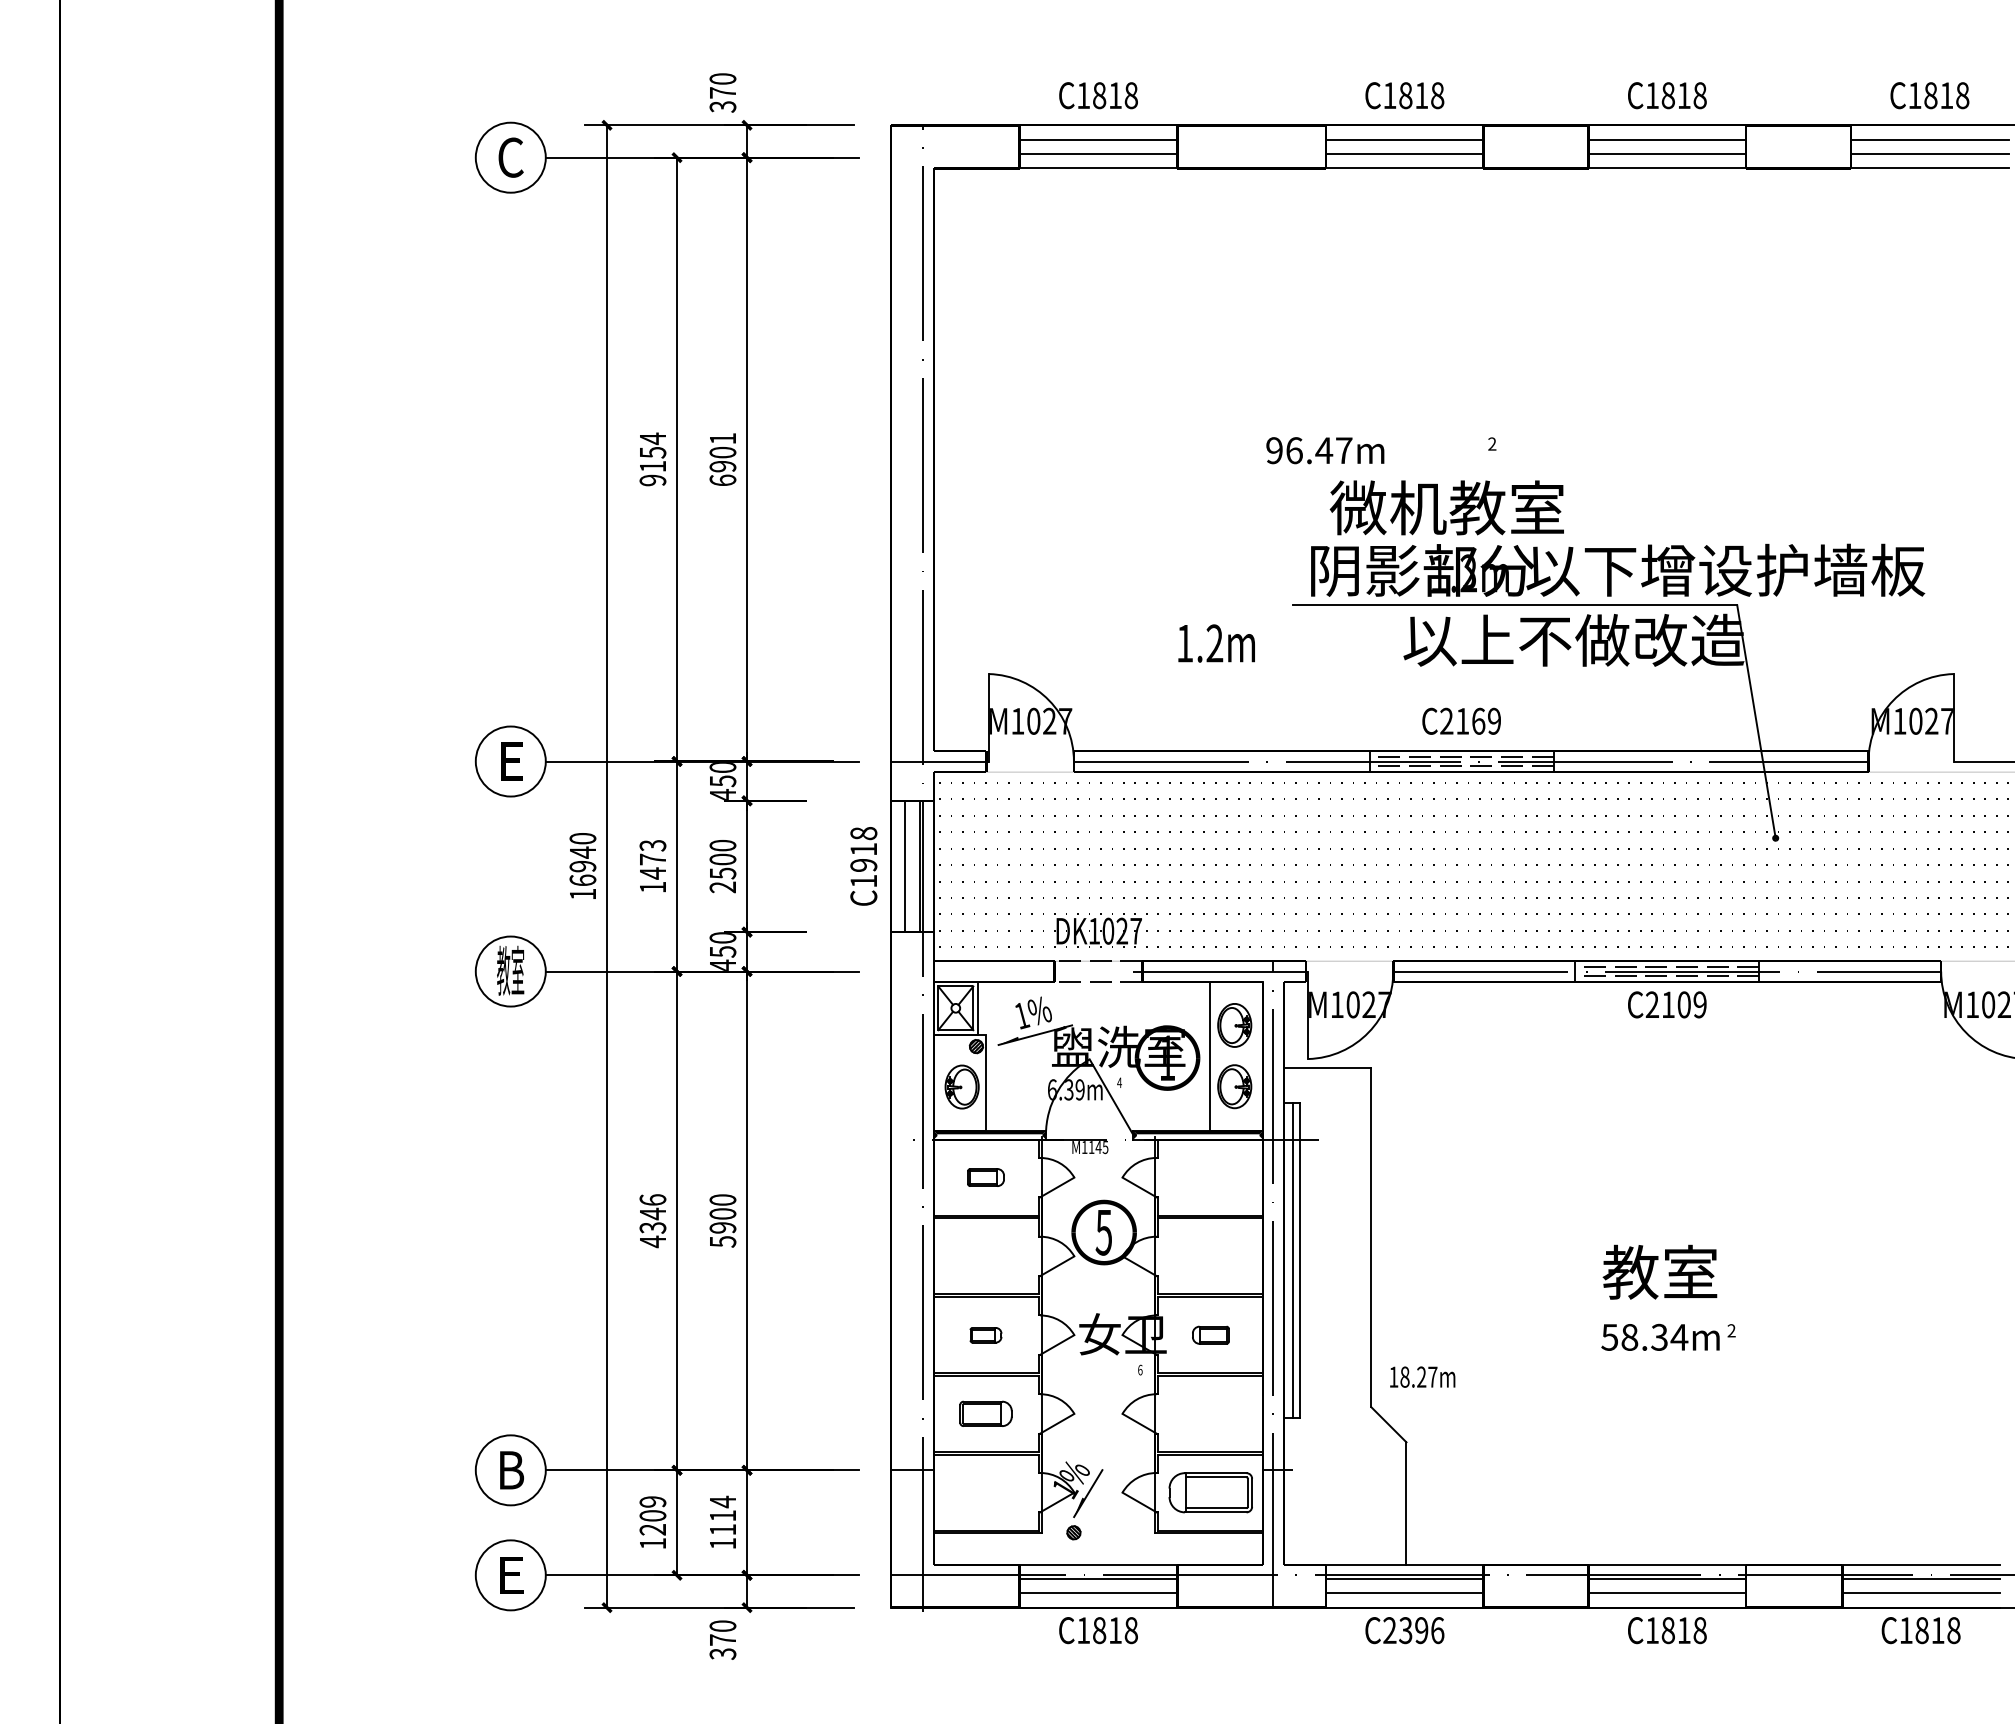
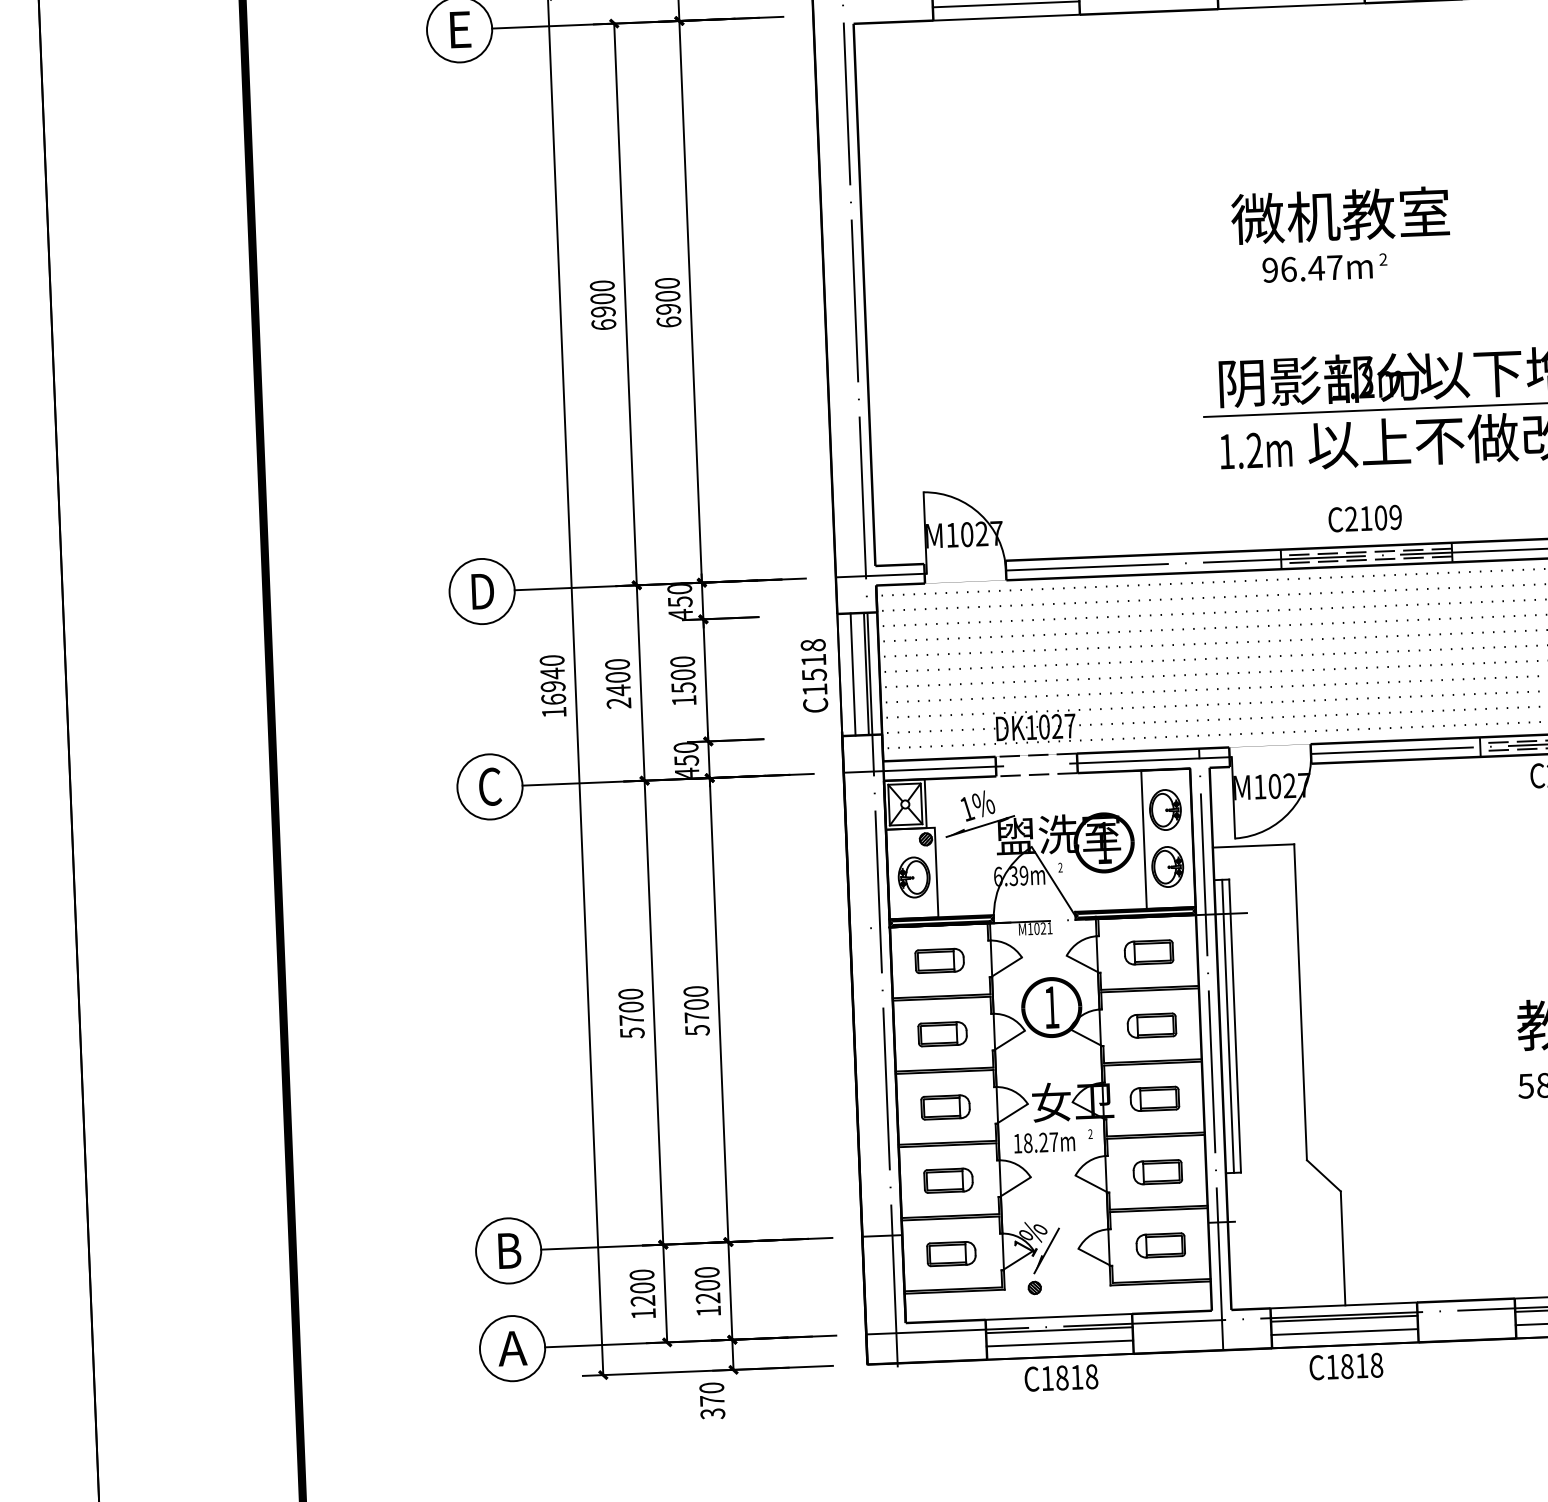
text: (510, 157) -> (459, 29), C -> E
text: (722, 438) -> (667, 283), 6901 -> 6900
text: (1325, 450) -> (1317, 268), moved
text: (652, 459) -> (602, 305), 9154 -> 6900
text: (1446, 507) -> (1339, 215), moved
text: (1216, 643) -> (1256, 450), moved
text: (1478, 720) -> (1380, 517), C2169 -> C2109
text: (511, 761) -> (482, 591), E -> D
text: (863, 865) -> (814, 675), C1918 -> C1518
text: (652, 866) -> (617, 683), 1473 -> 2400
text: (722, 887) -> (683, 700), 2500 -> 1500
text: (510, 970) -> (489, 785), 教室 -> C
line: (977, 971) -> (924, 769), added
text: (1119, 1082) -> (1060, 867), 4 -> 2
fill: (989, 1137) -> (941, 923), added
fill: (1197, 1137) -> (1135, 915), added
text: (1098, 1147) -> (1043, 928), M1145 -> M1021
part: (985, 1177) -> (939, 960), size x1.43
part: (1210, 1177) -> (1148, 952), added
text: (652, 1221) -> (631, 1014), 4346 -> 5700
text: (722, 1227) -> (696, 1017), 5900 -> 5700
text: (1103, 1232) -> (1051, 1007), 5 -> 1
part: (985, 1256) -> (942, 1034), added
part: (1210, 1256) -> (1151, 1025), added
part: (985, 1335) -> (945, 1107), size x1.67
part: (1210, 1335) -> (1154, 1099), size x1.43
text: (1140, 1369) -> (1090, 1133), 6 -> 2
text: (1422, 1376) -> (1044, 1141), moved
part: (1210, 1413) -> (1157, 1171), added
part: (985, 1492) -> (951, 1253), added
part: (1210, 1492) -> (1160, 1245), size x0.62
text: (652, 1501) -> (641, 1274), 1209 -> 1200
text: (722, 1515) -> (707, 1285), 1114 -> 1200
text: (510, 1574) -> (512, 1347), E -> A
text: (1413, 1630) -> (1354, 1366), C2396 -> C1818

